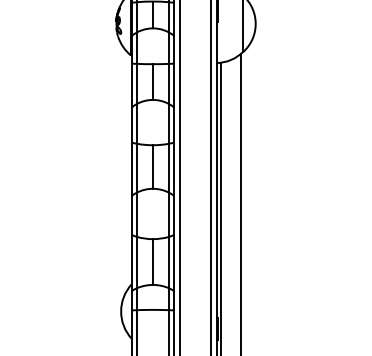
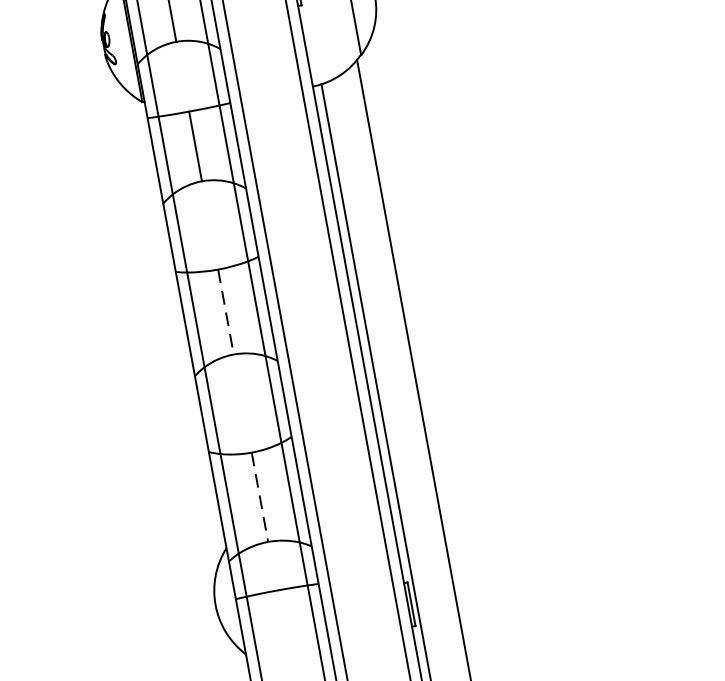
line: (152, 167) -> (225, 313), solid -> dashed
line: (152, 262) -> (259, 498), solid -> dashed

